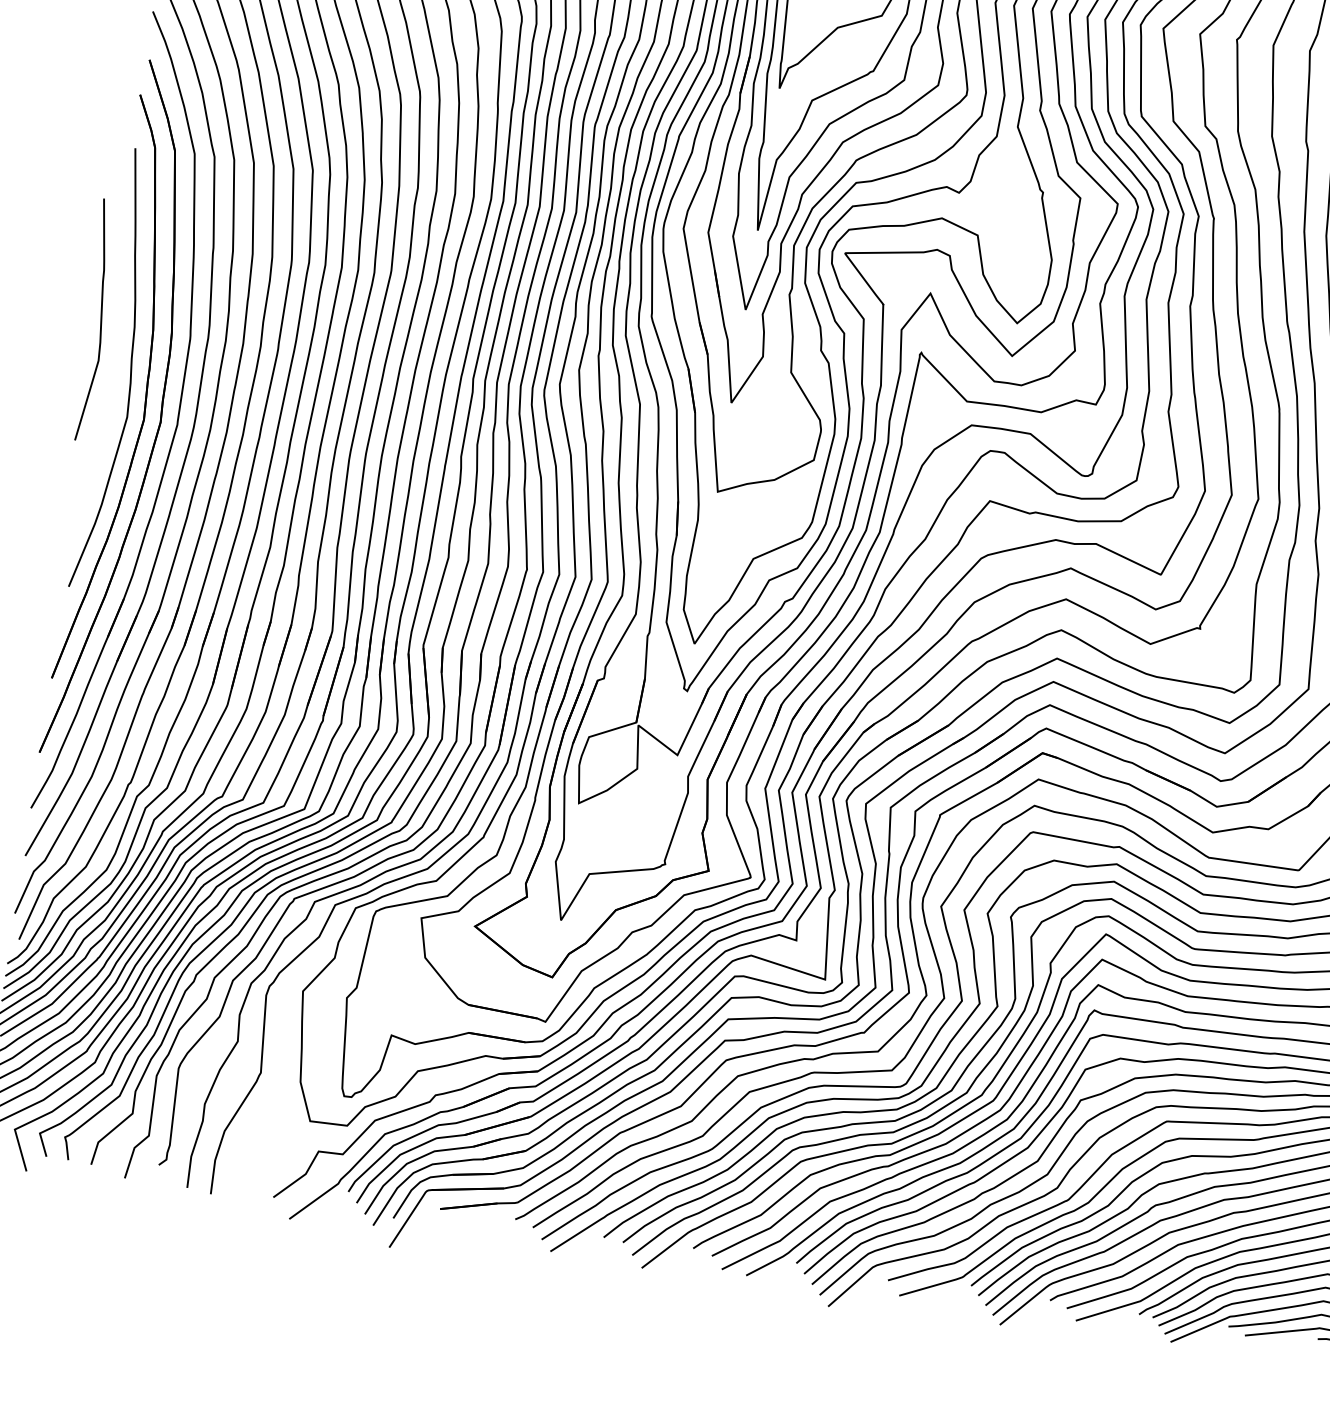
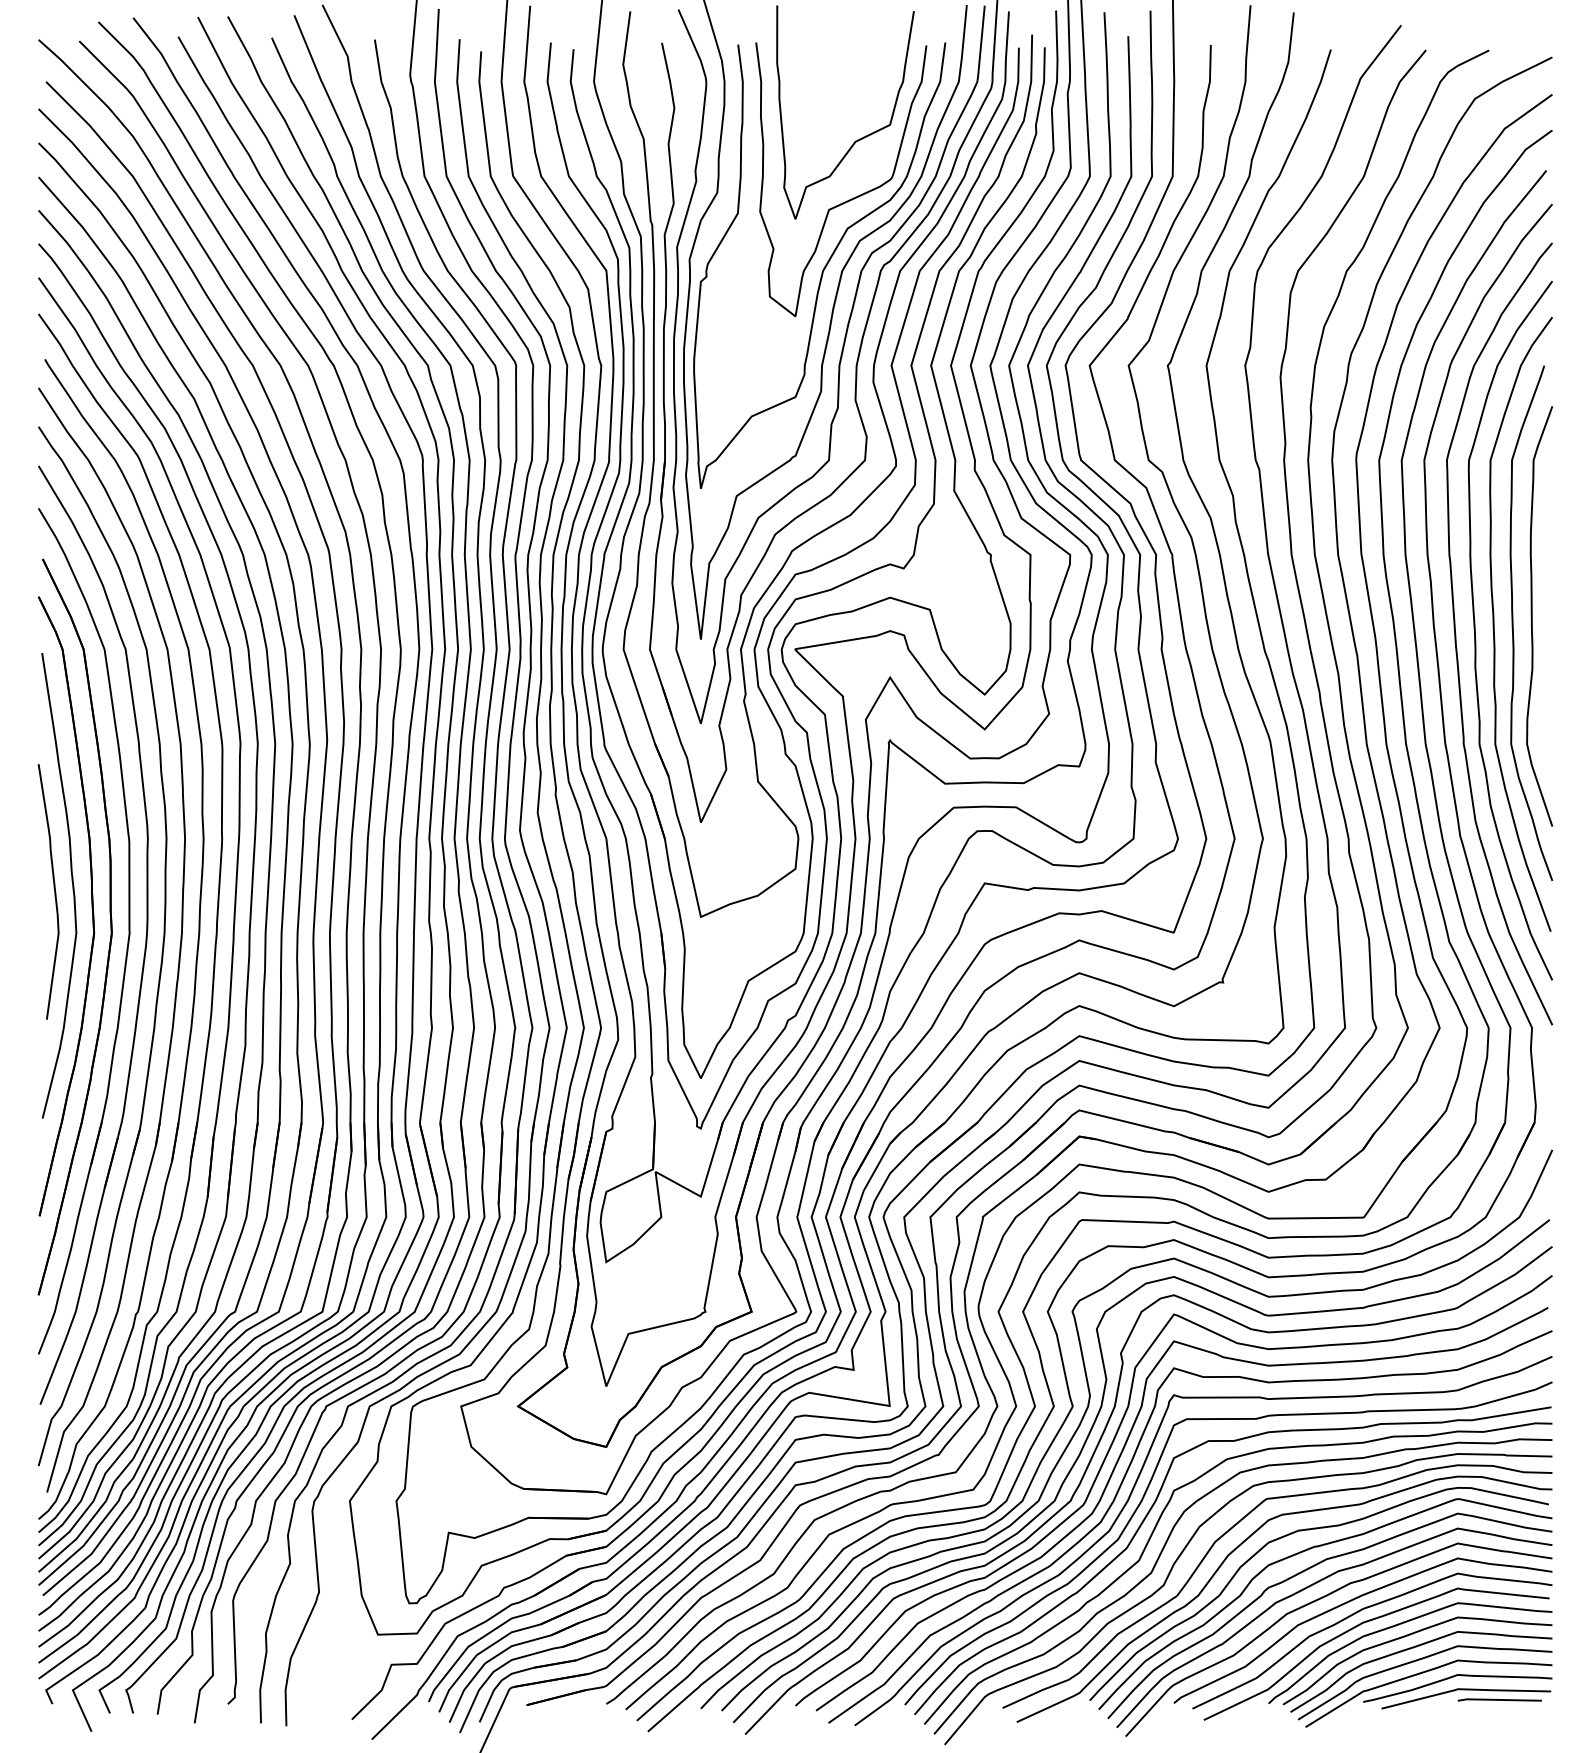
curve: (100, 317) -> (53, 888), moved

